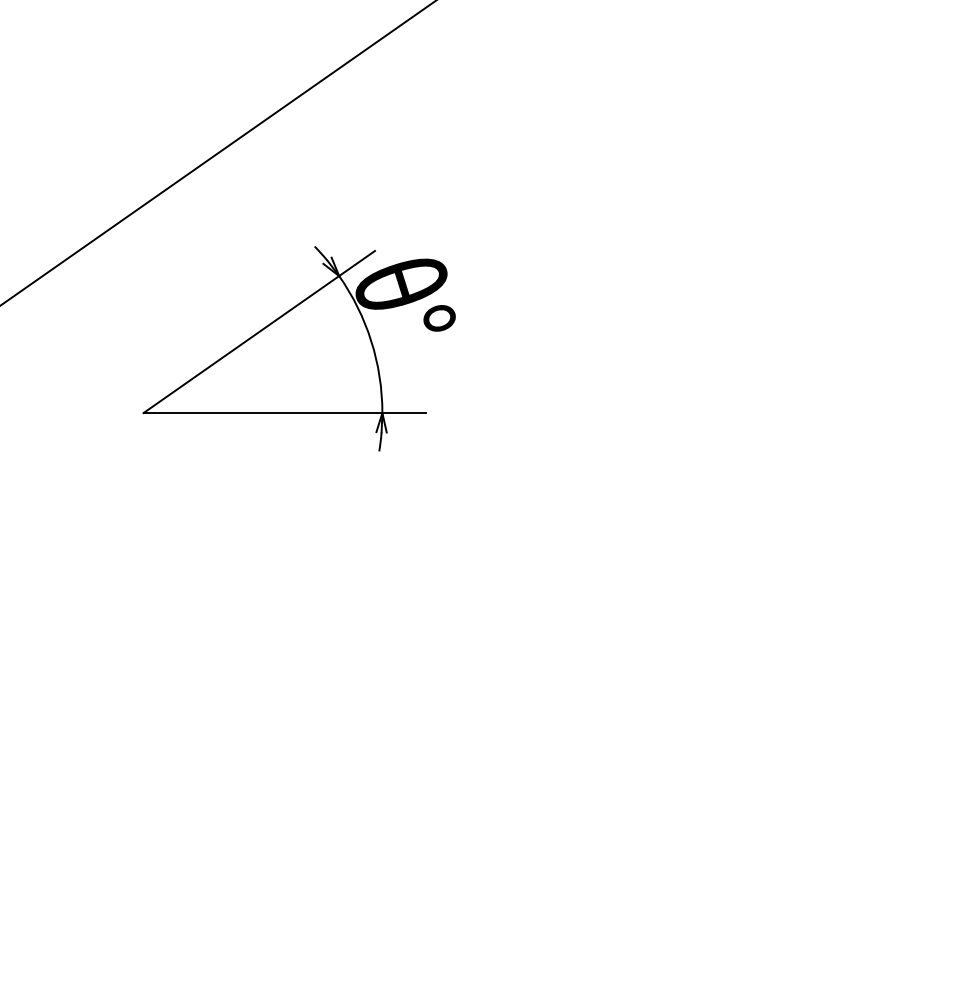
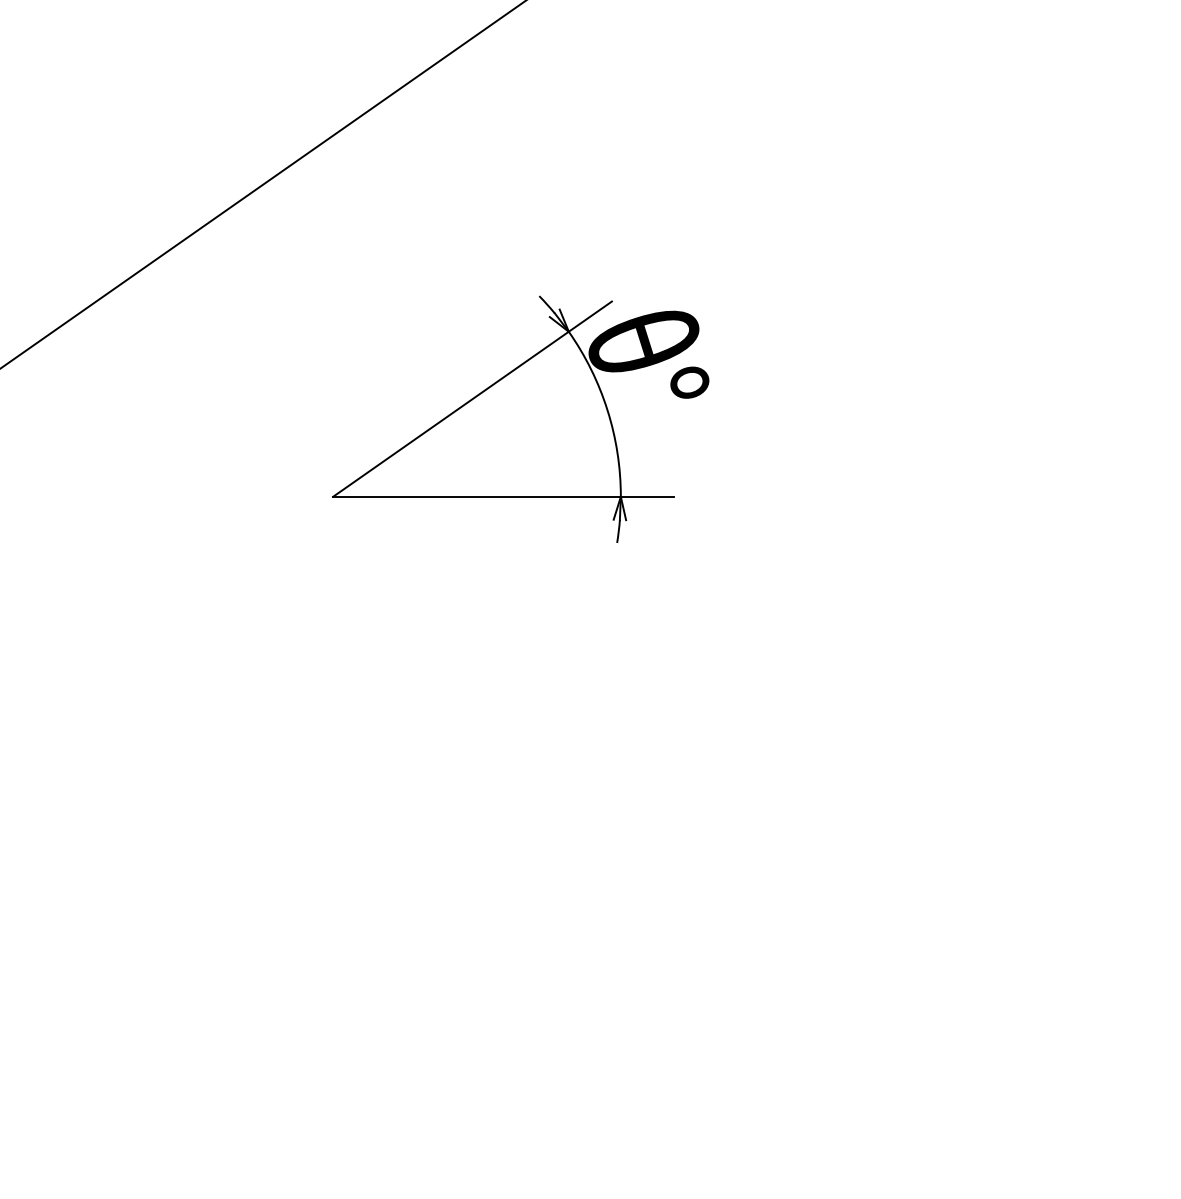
part: (299, 348) -> (520, 418), moved

